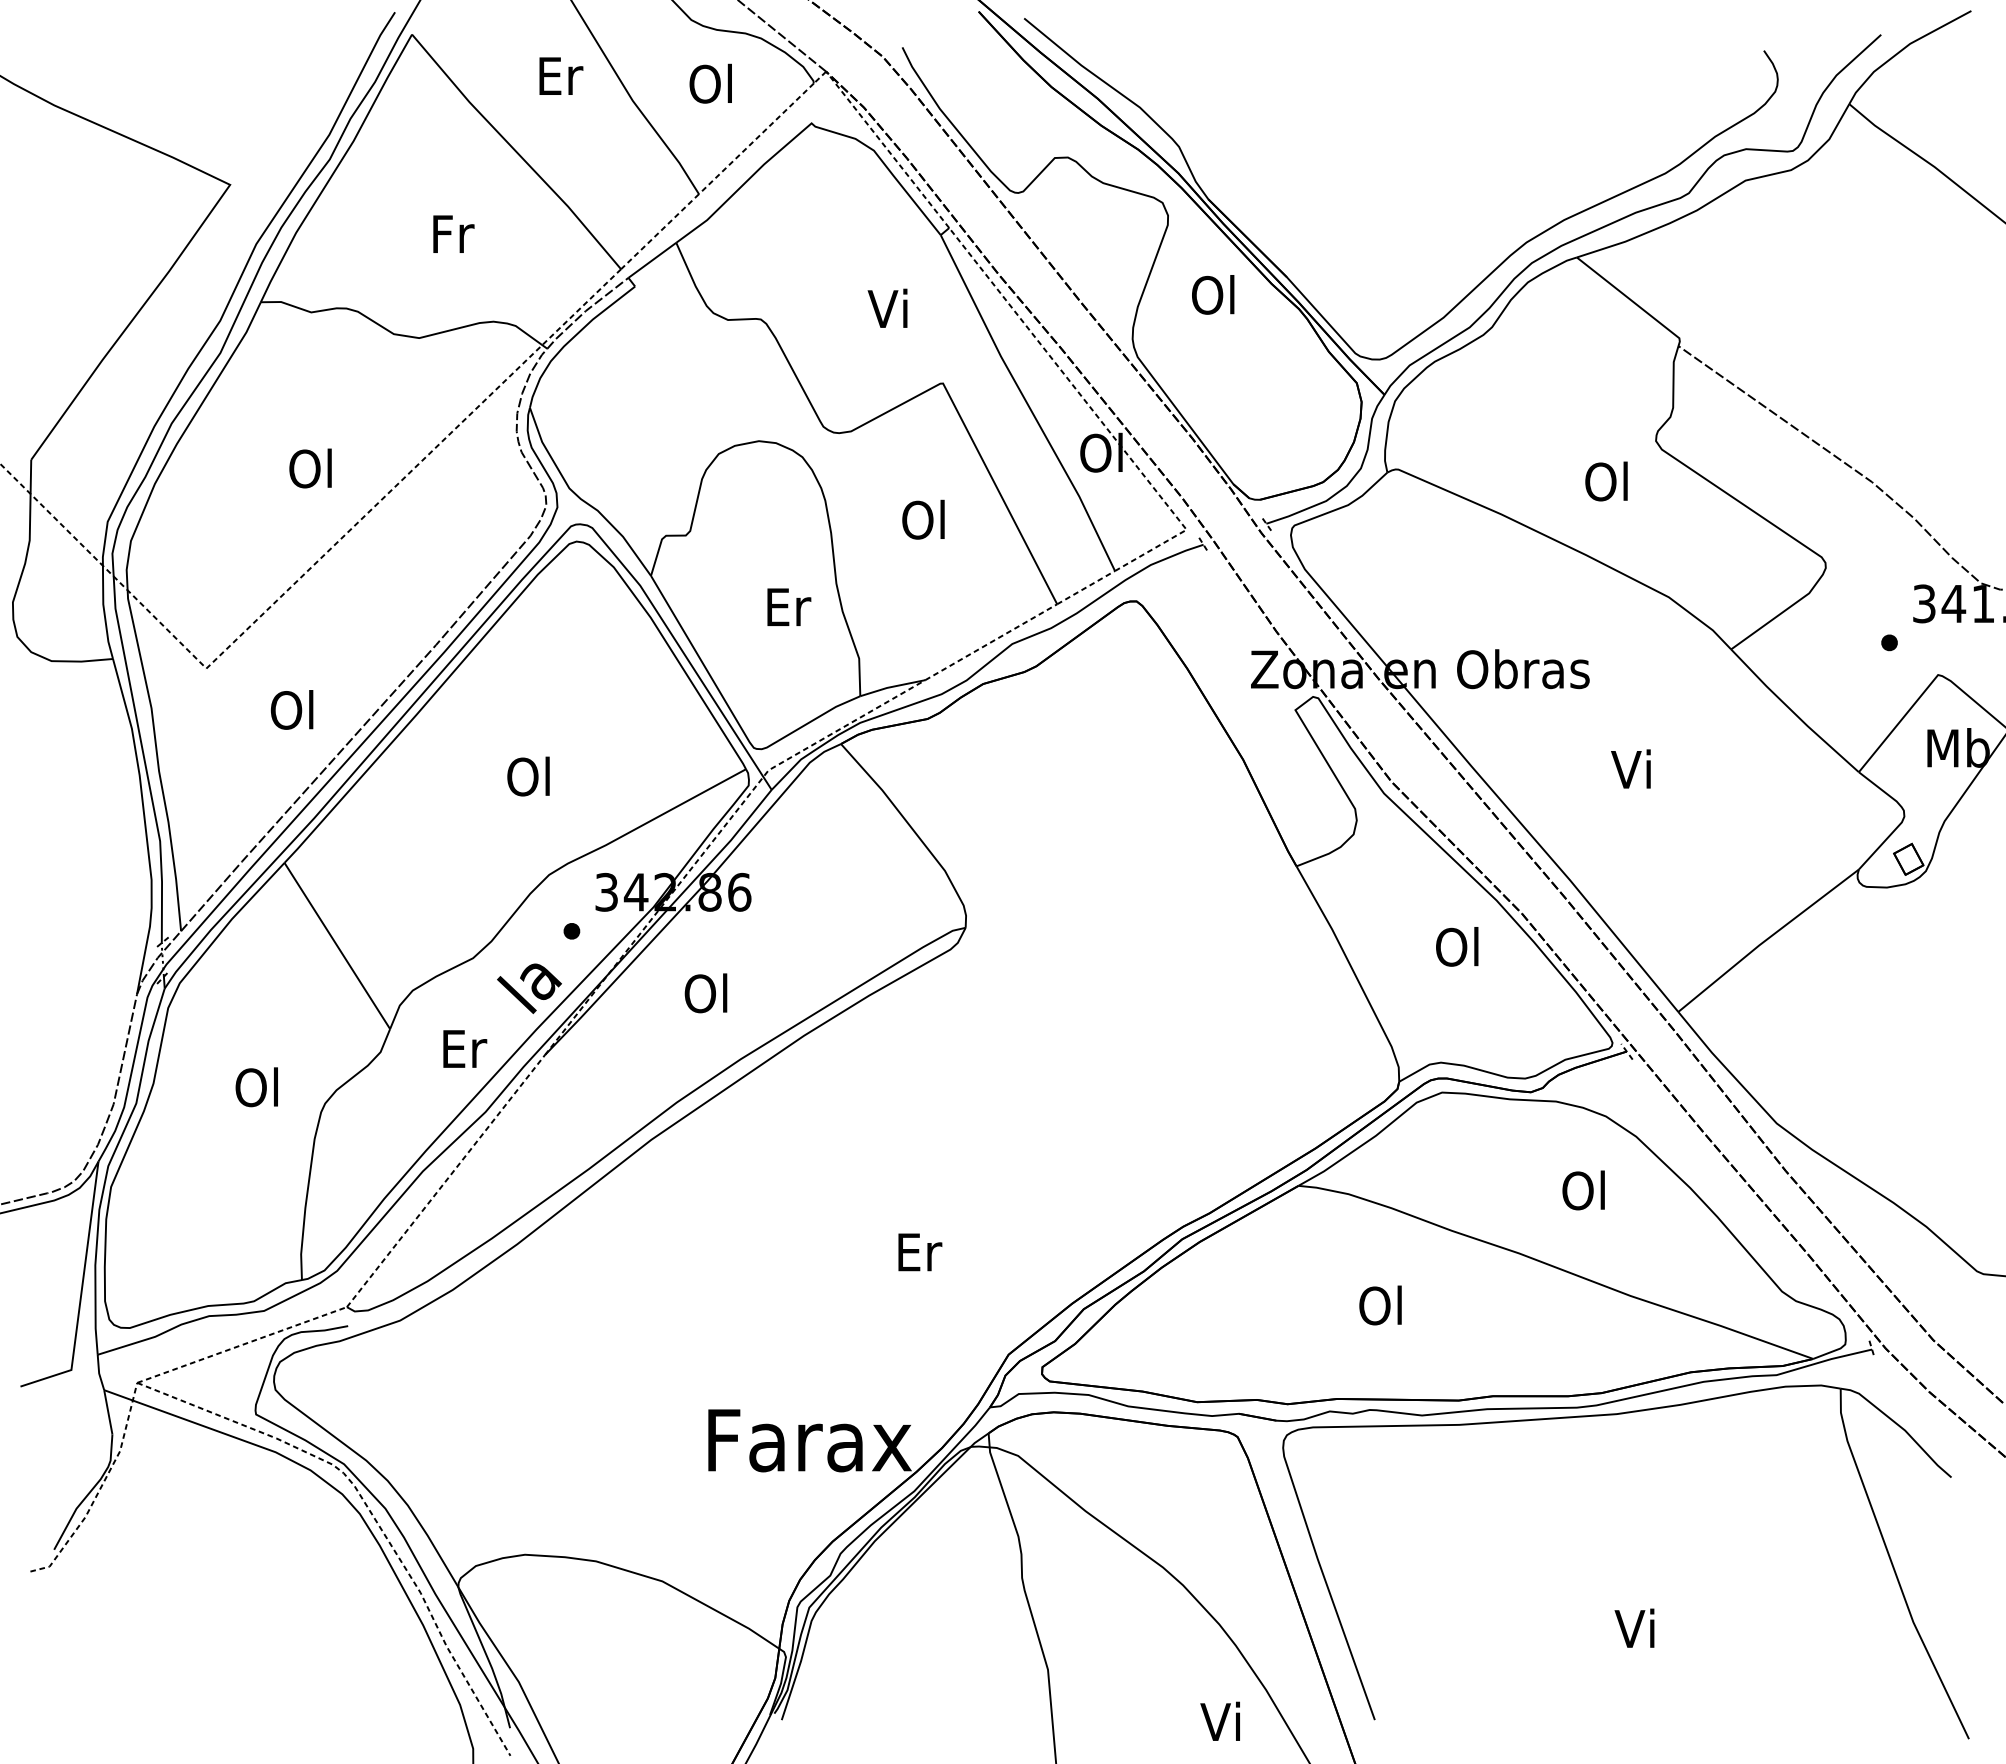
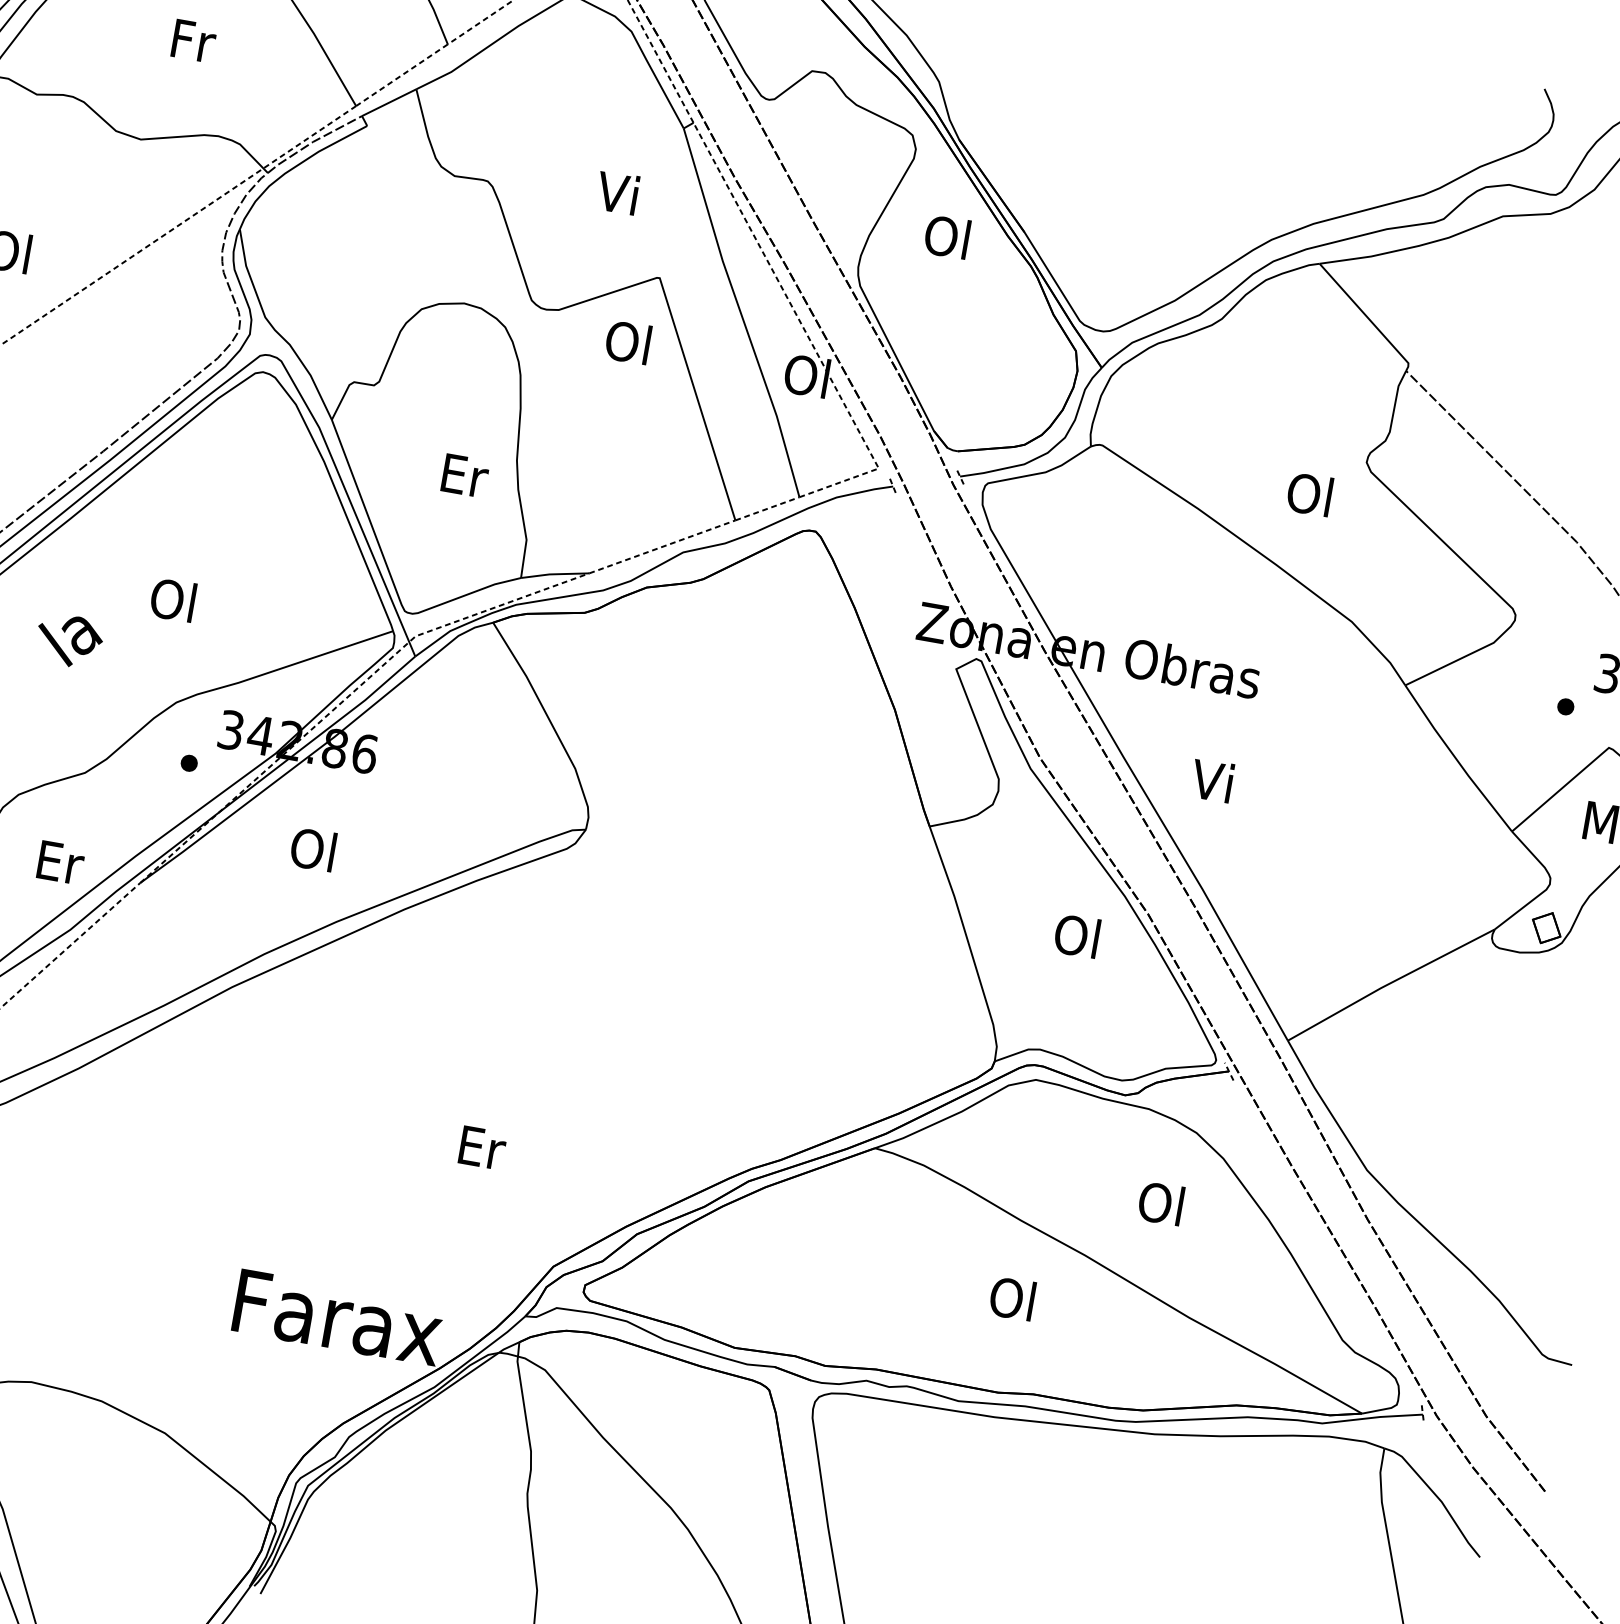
text: (923, 519) -> (628, 342), moved
text: (1630, 768) -> (1211, 779), moved
text: (529, 988) -> (69, 640), moved
text: (1380, 1305) -> (1012, 1298), moved

